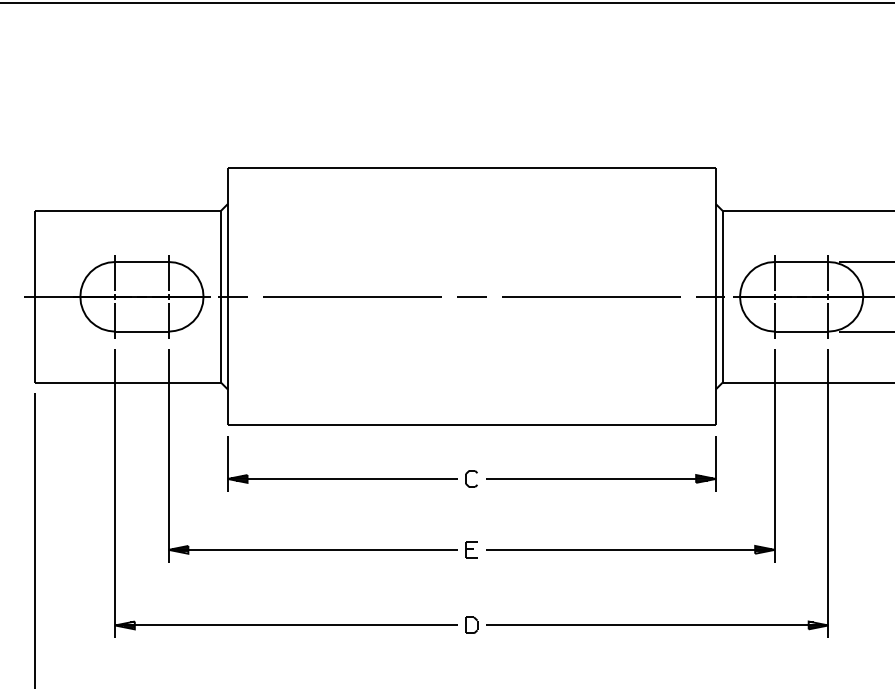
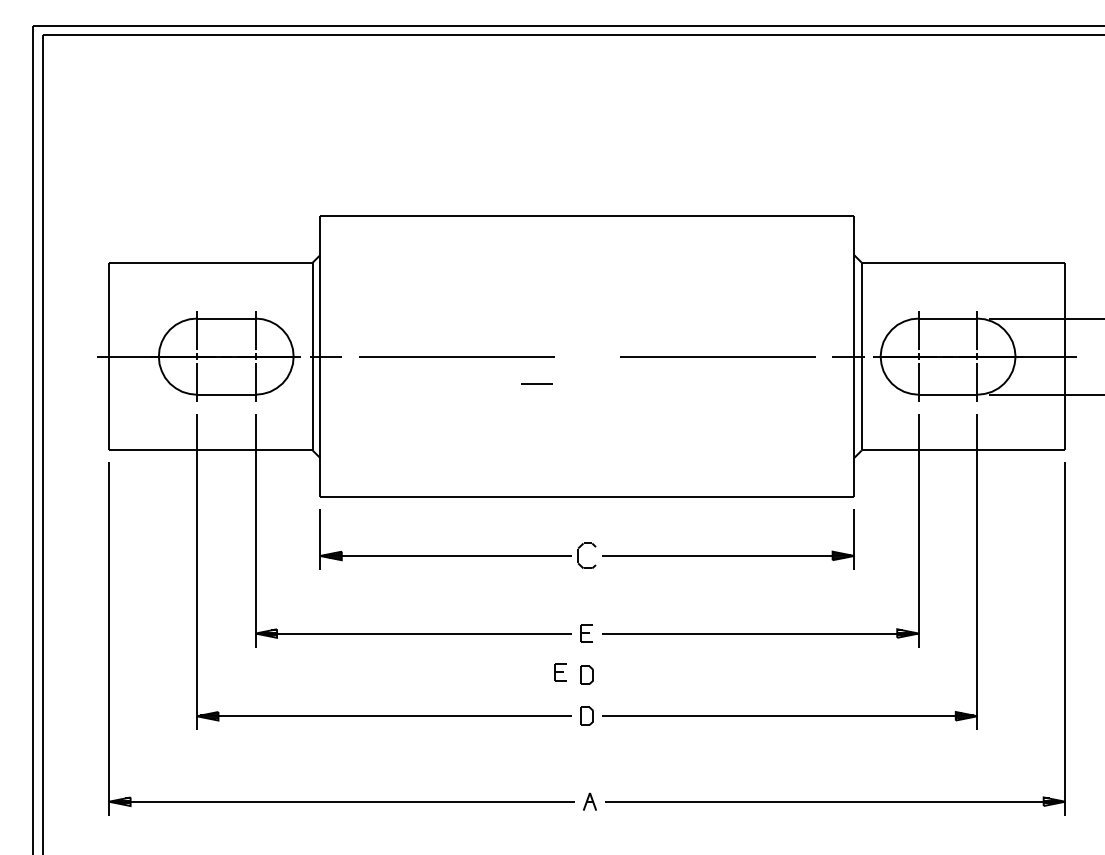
line: (471, 296) -> (536, 383), moved
part: (471, 478) -> (586, 555), size x1.4
part: (447, 585) -> (560, 672), added
part: (471, 587) -> (586, 674), added

